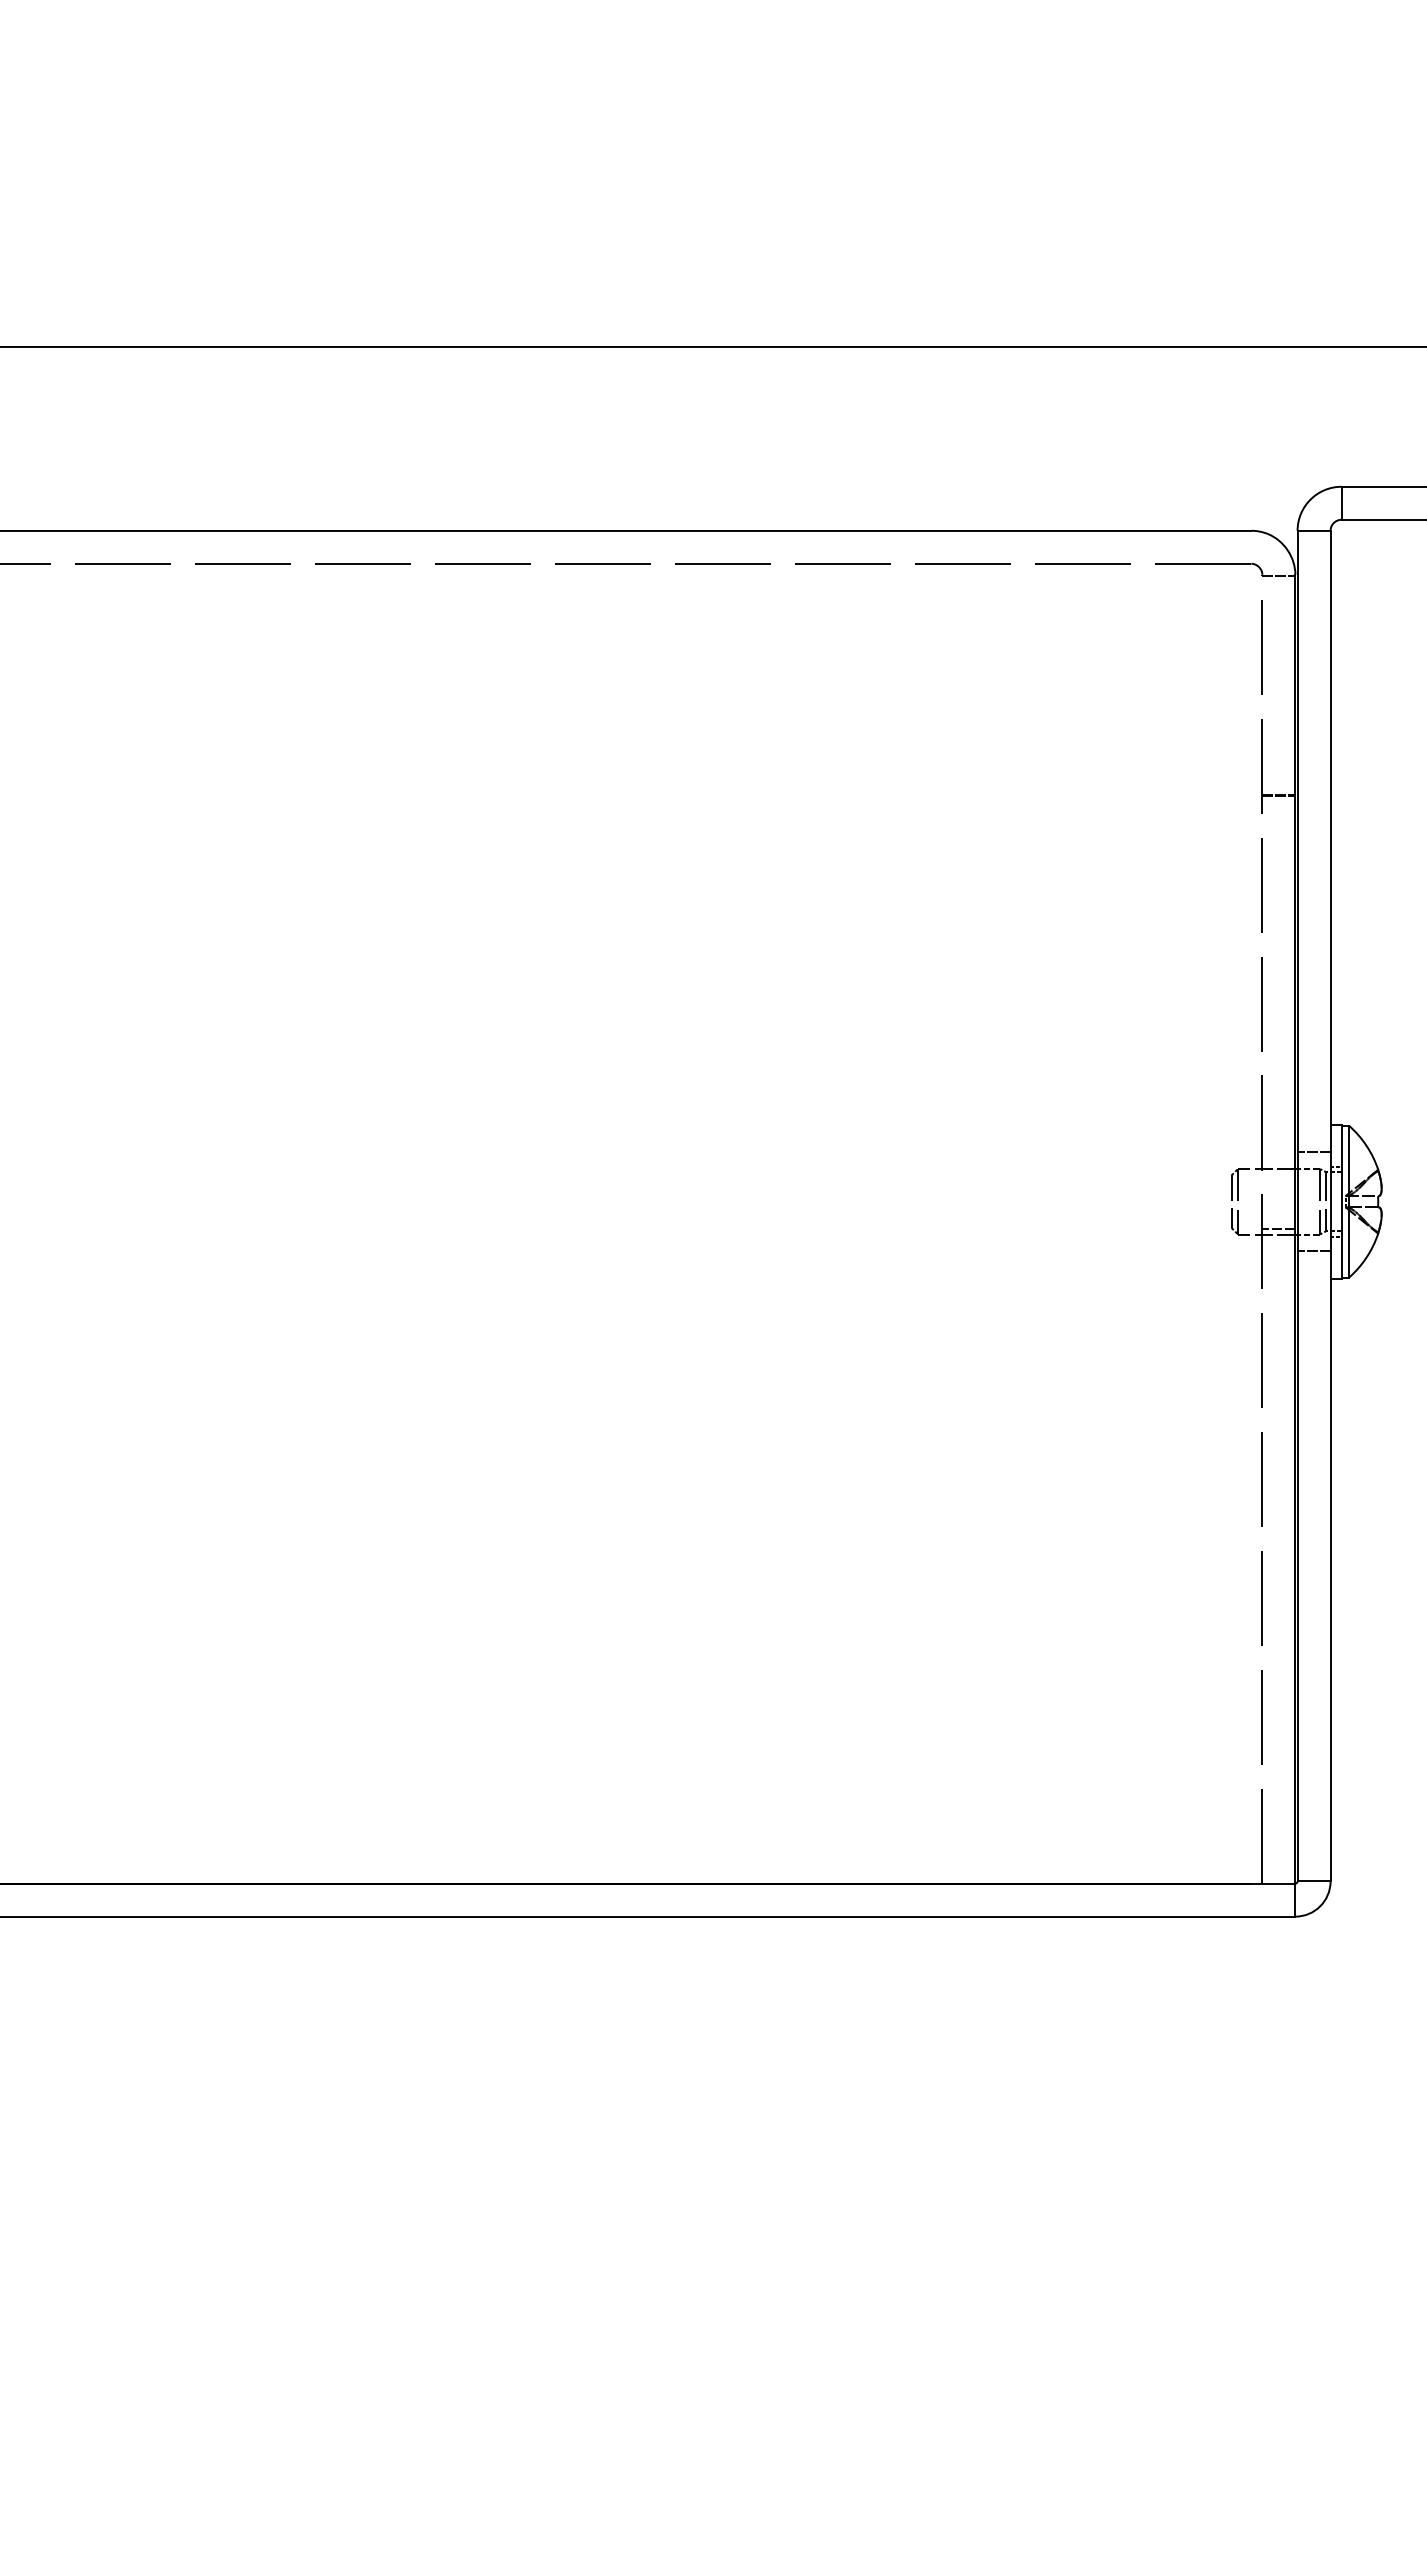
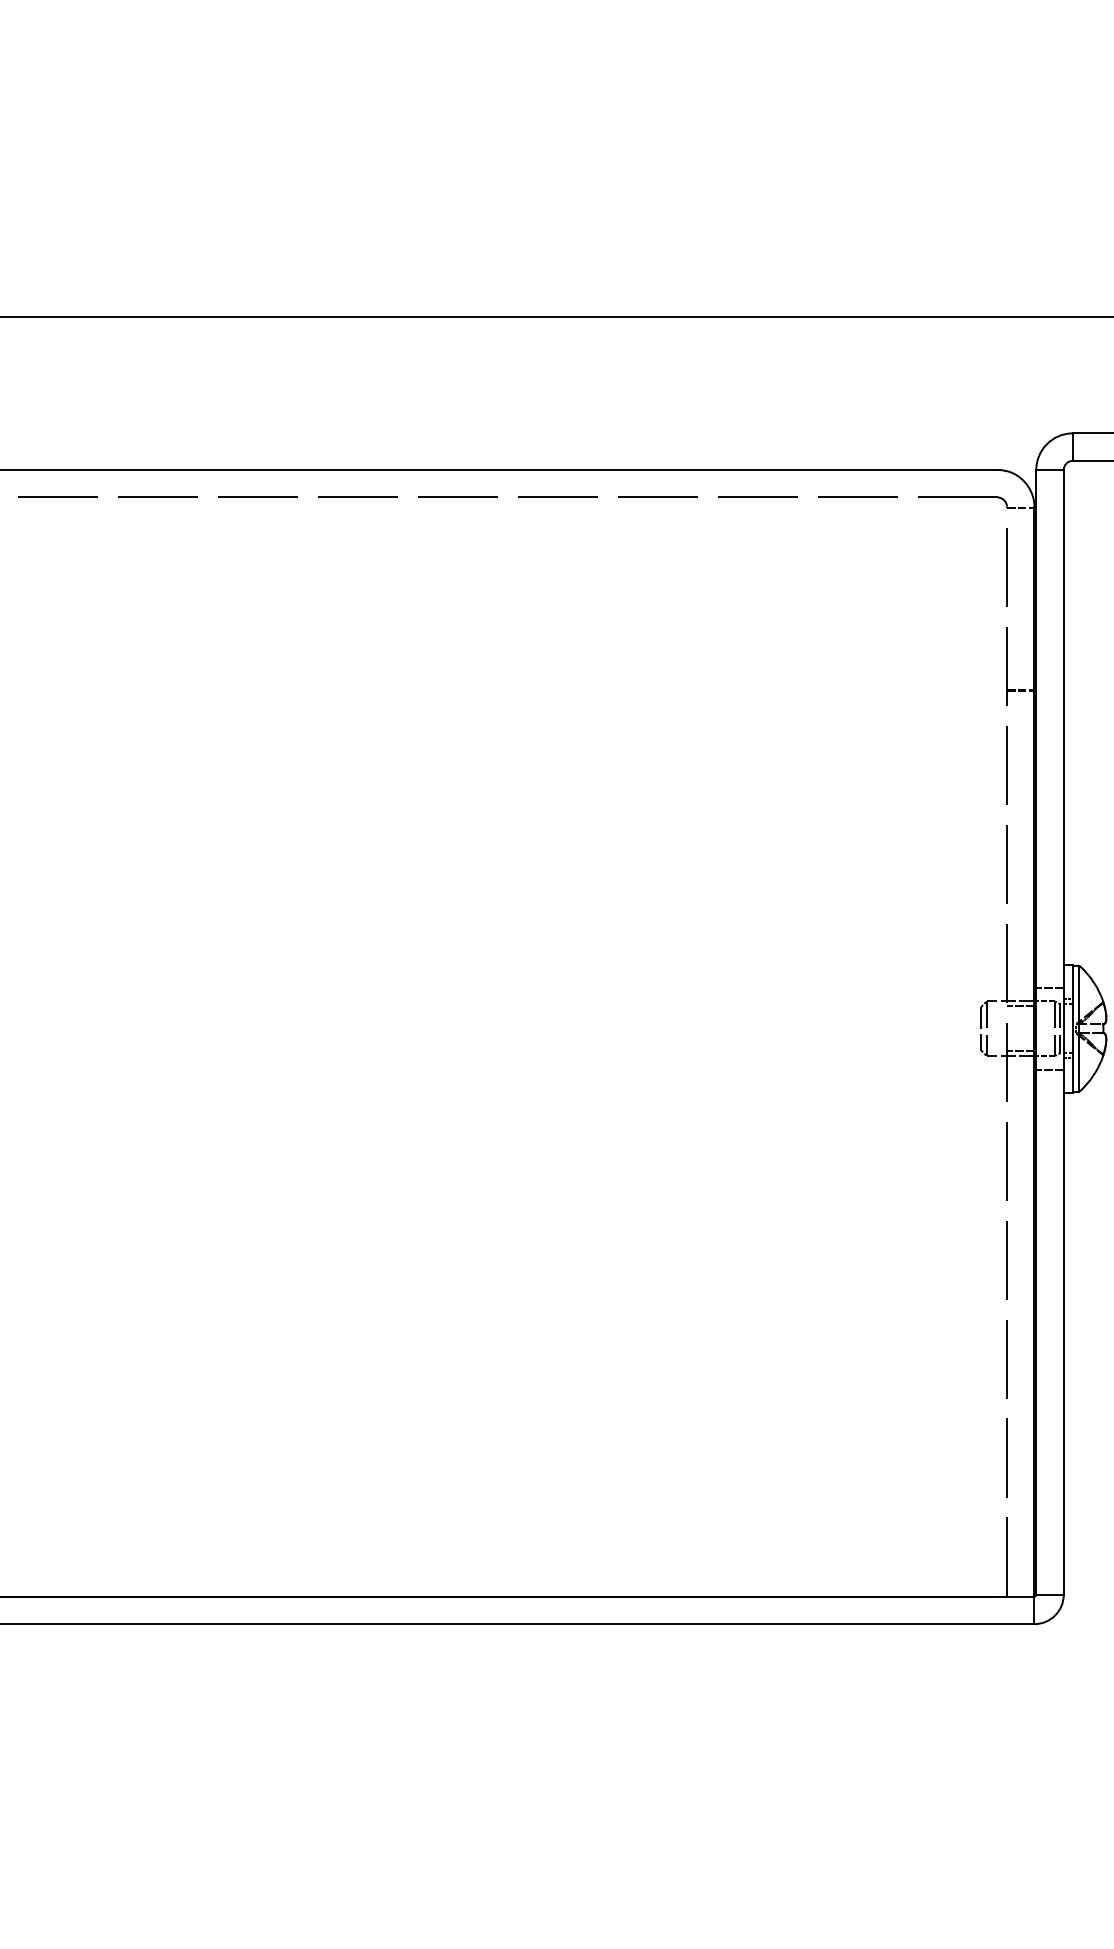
line: (1278, 1174) -> (1020, 1006), added

